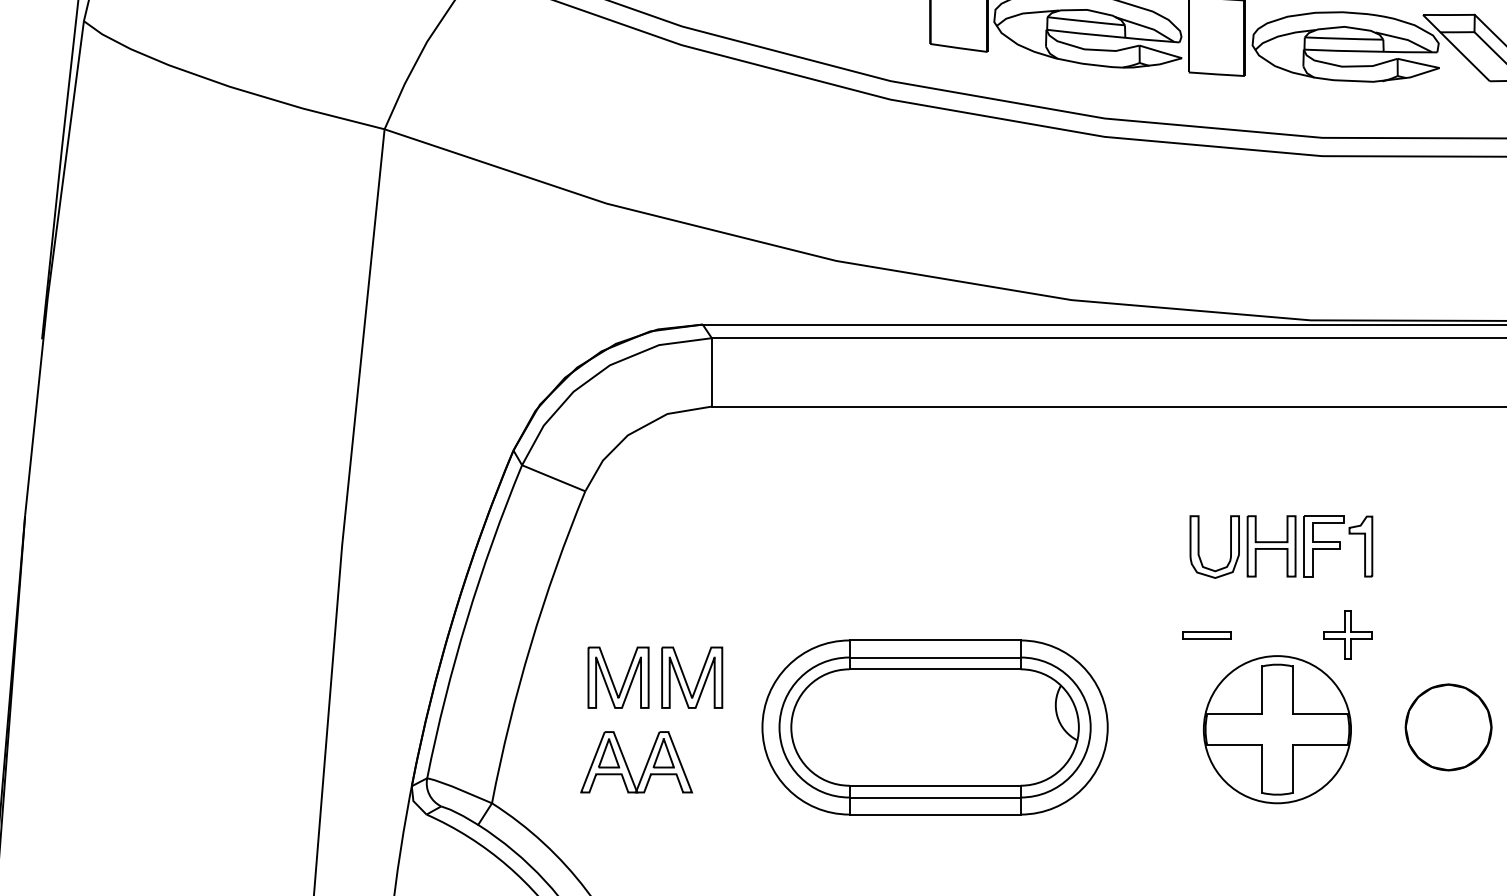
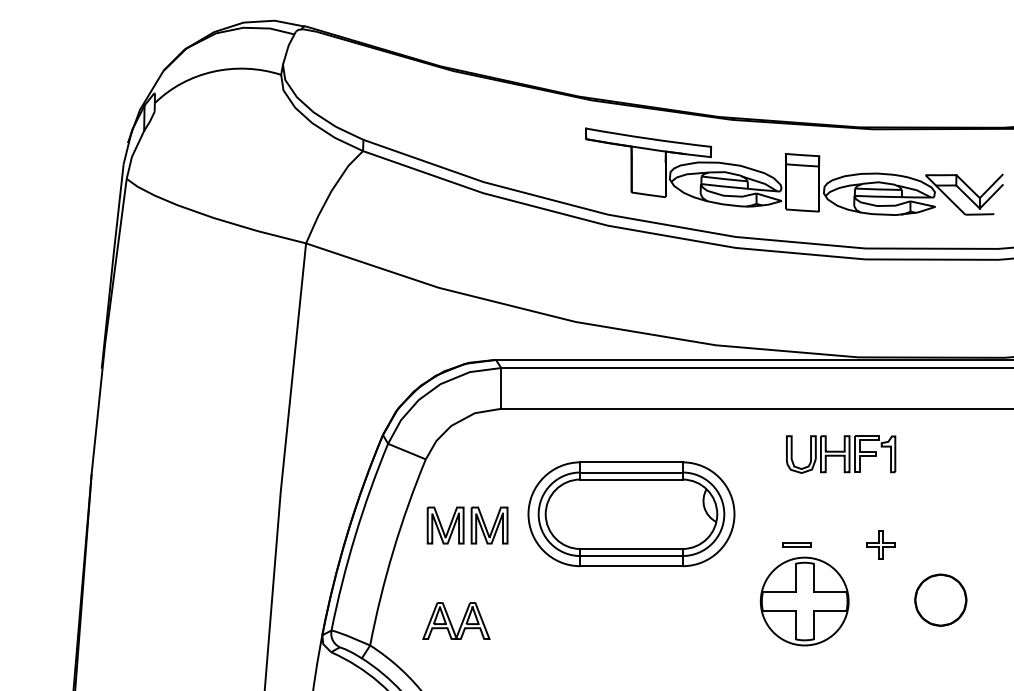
part: (1282, 546) -> (841, 454), moved
part: (655, 677) -> (467, 525), moved
part: (935, 727) -> (631, 514), moved
part: (1277, 729) -> (804, 601), moved

